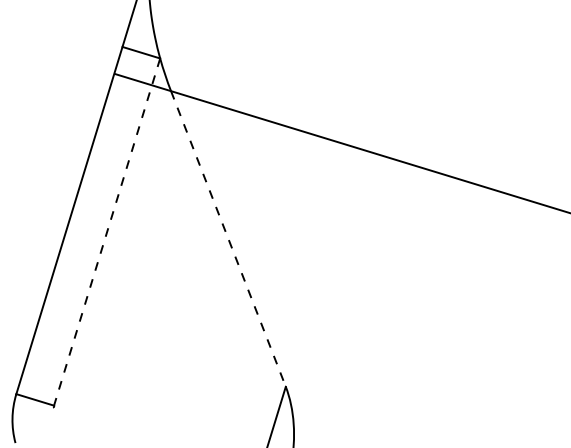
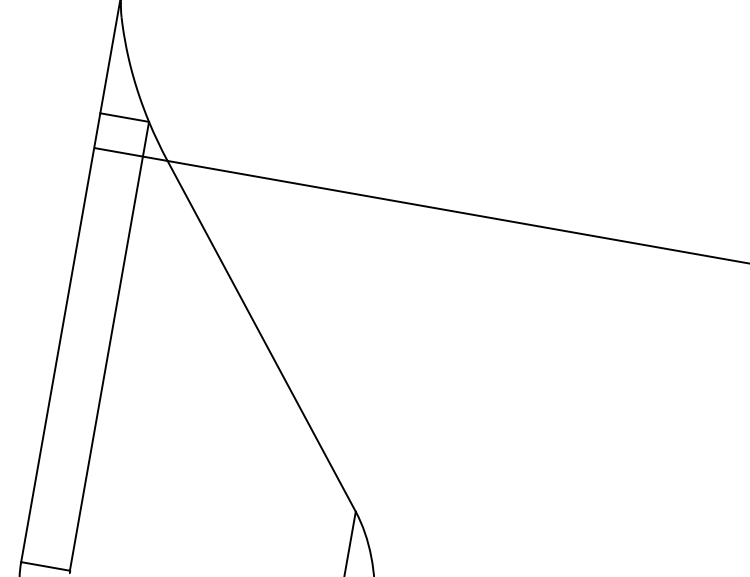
line: (107, 232) -> (109, 346), dashed -> solid
line: (228, 239) -> (261, 336), dashed -> solid

